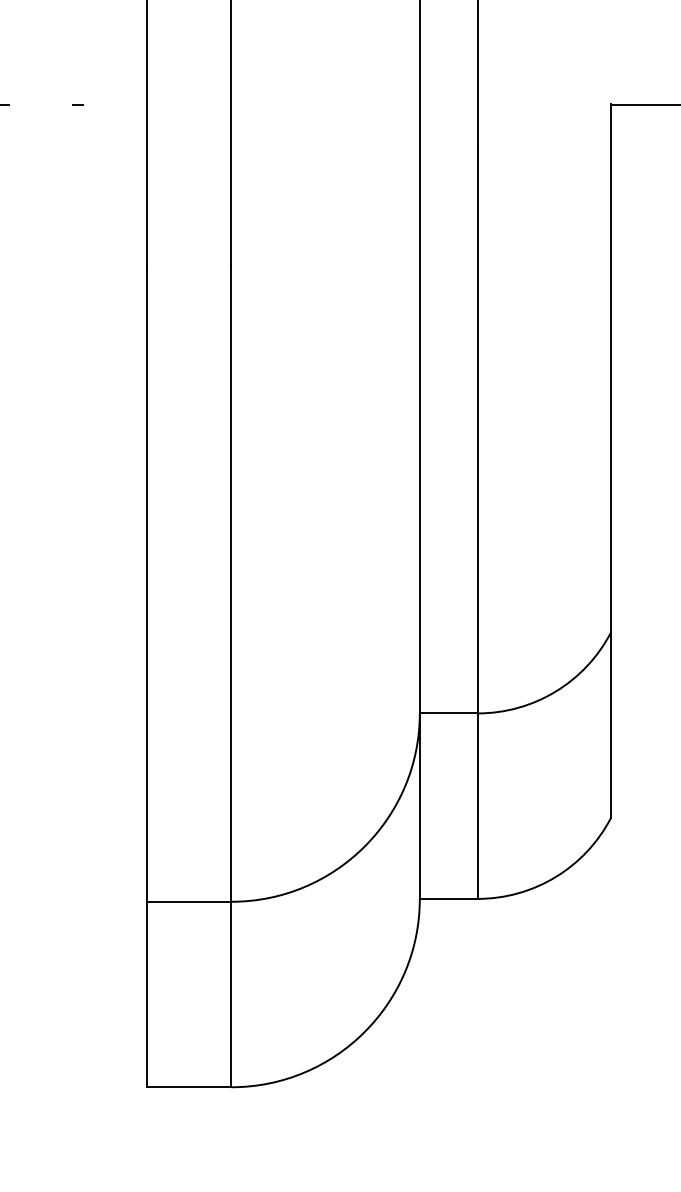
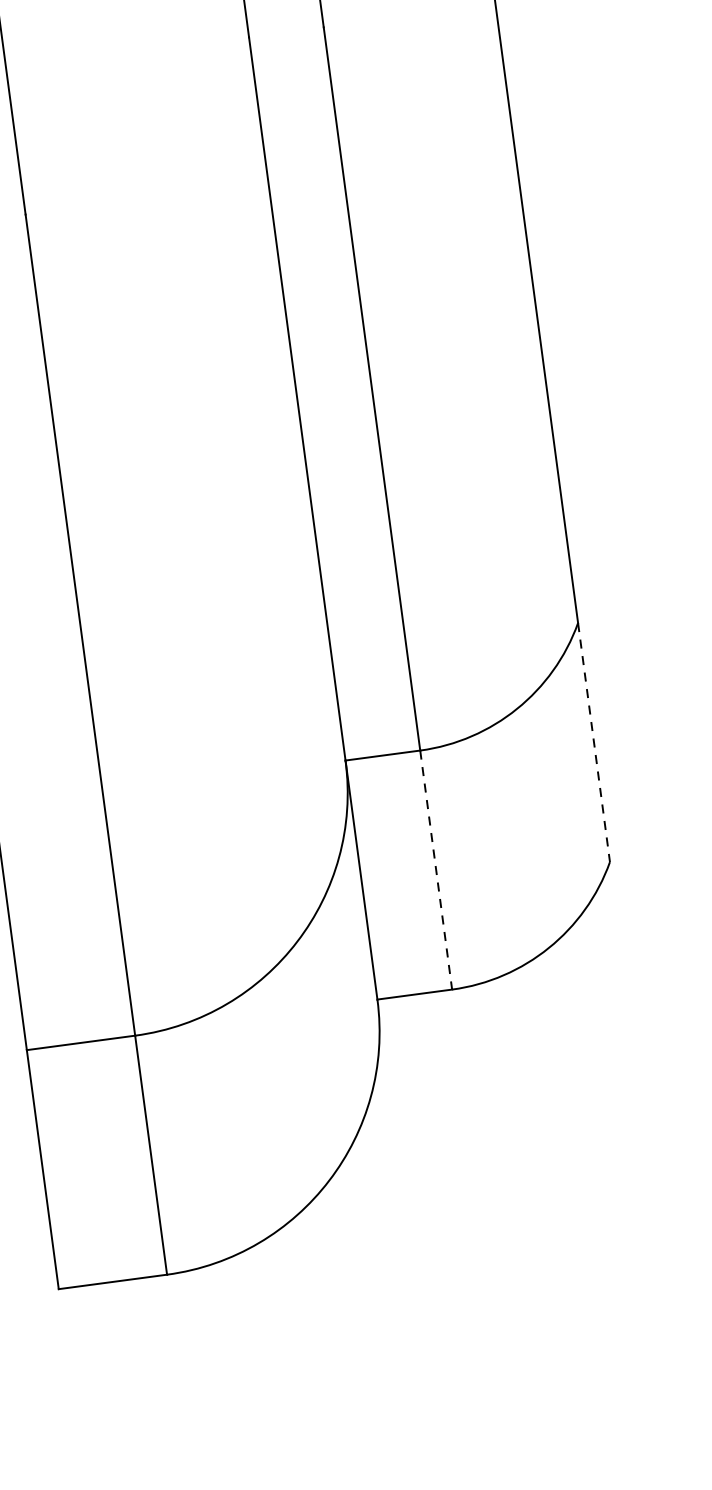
line: (611, 725) -> (594, 743), solid -> dashed
line: (477, 806) -> (435, 870), solid -> dashed

